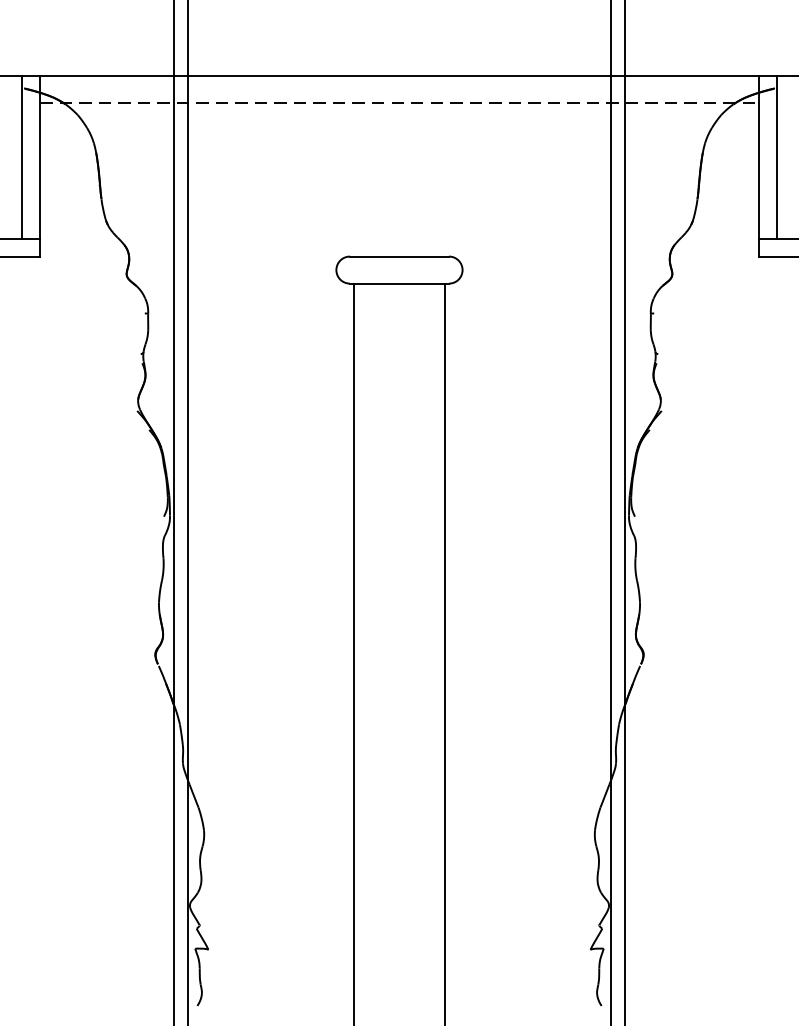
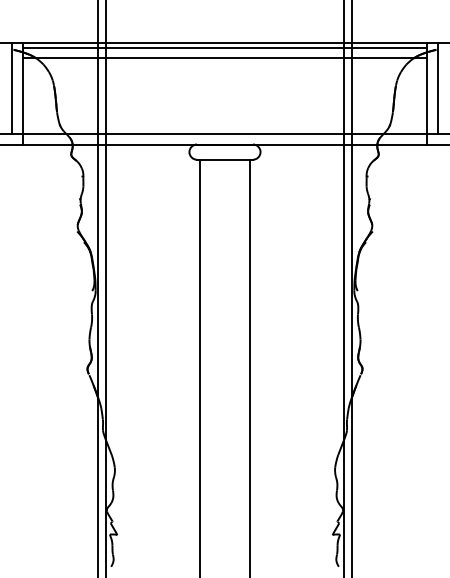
line: (398, 86) -> (224, 48), added
line: (400, 103) -> (225, 58), dashed -> solid
line: (398, 238) -> (224, 134), added
line: (398, 256) -> (224, 144), added

